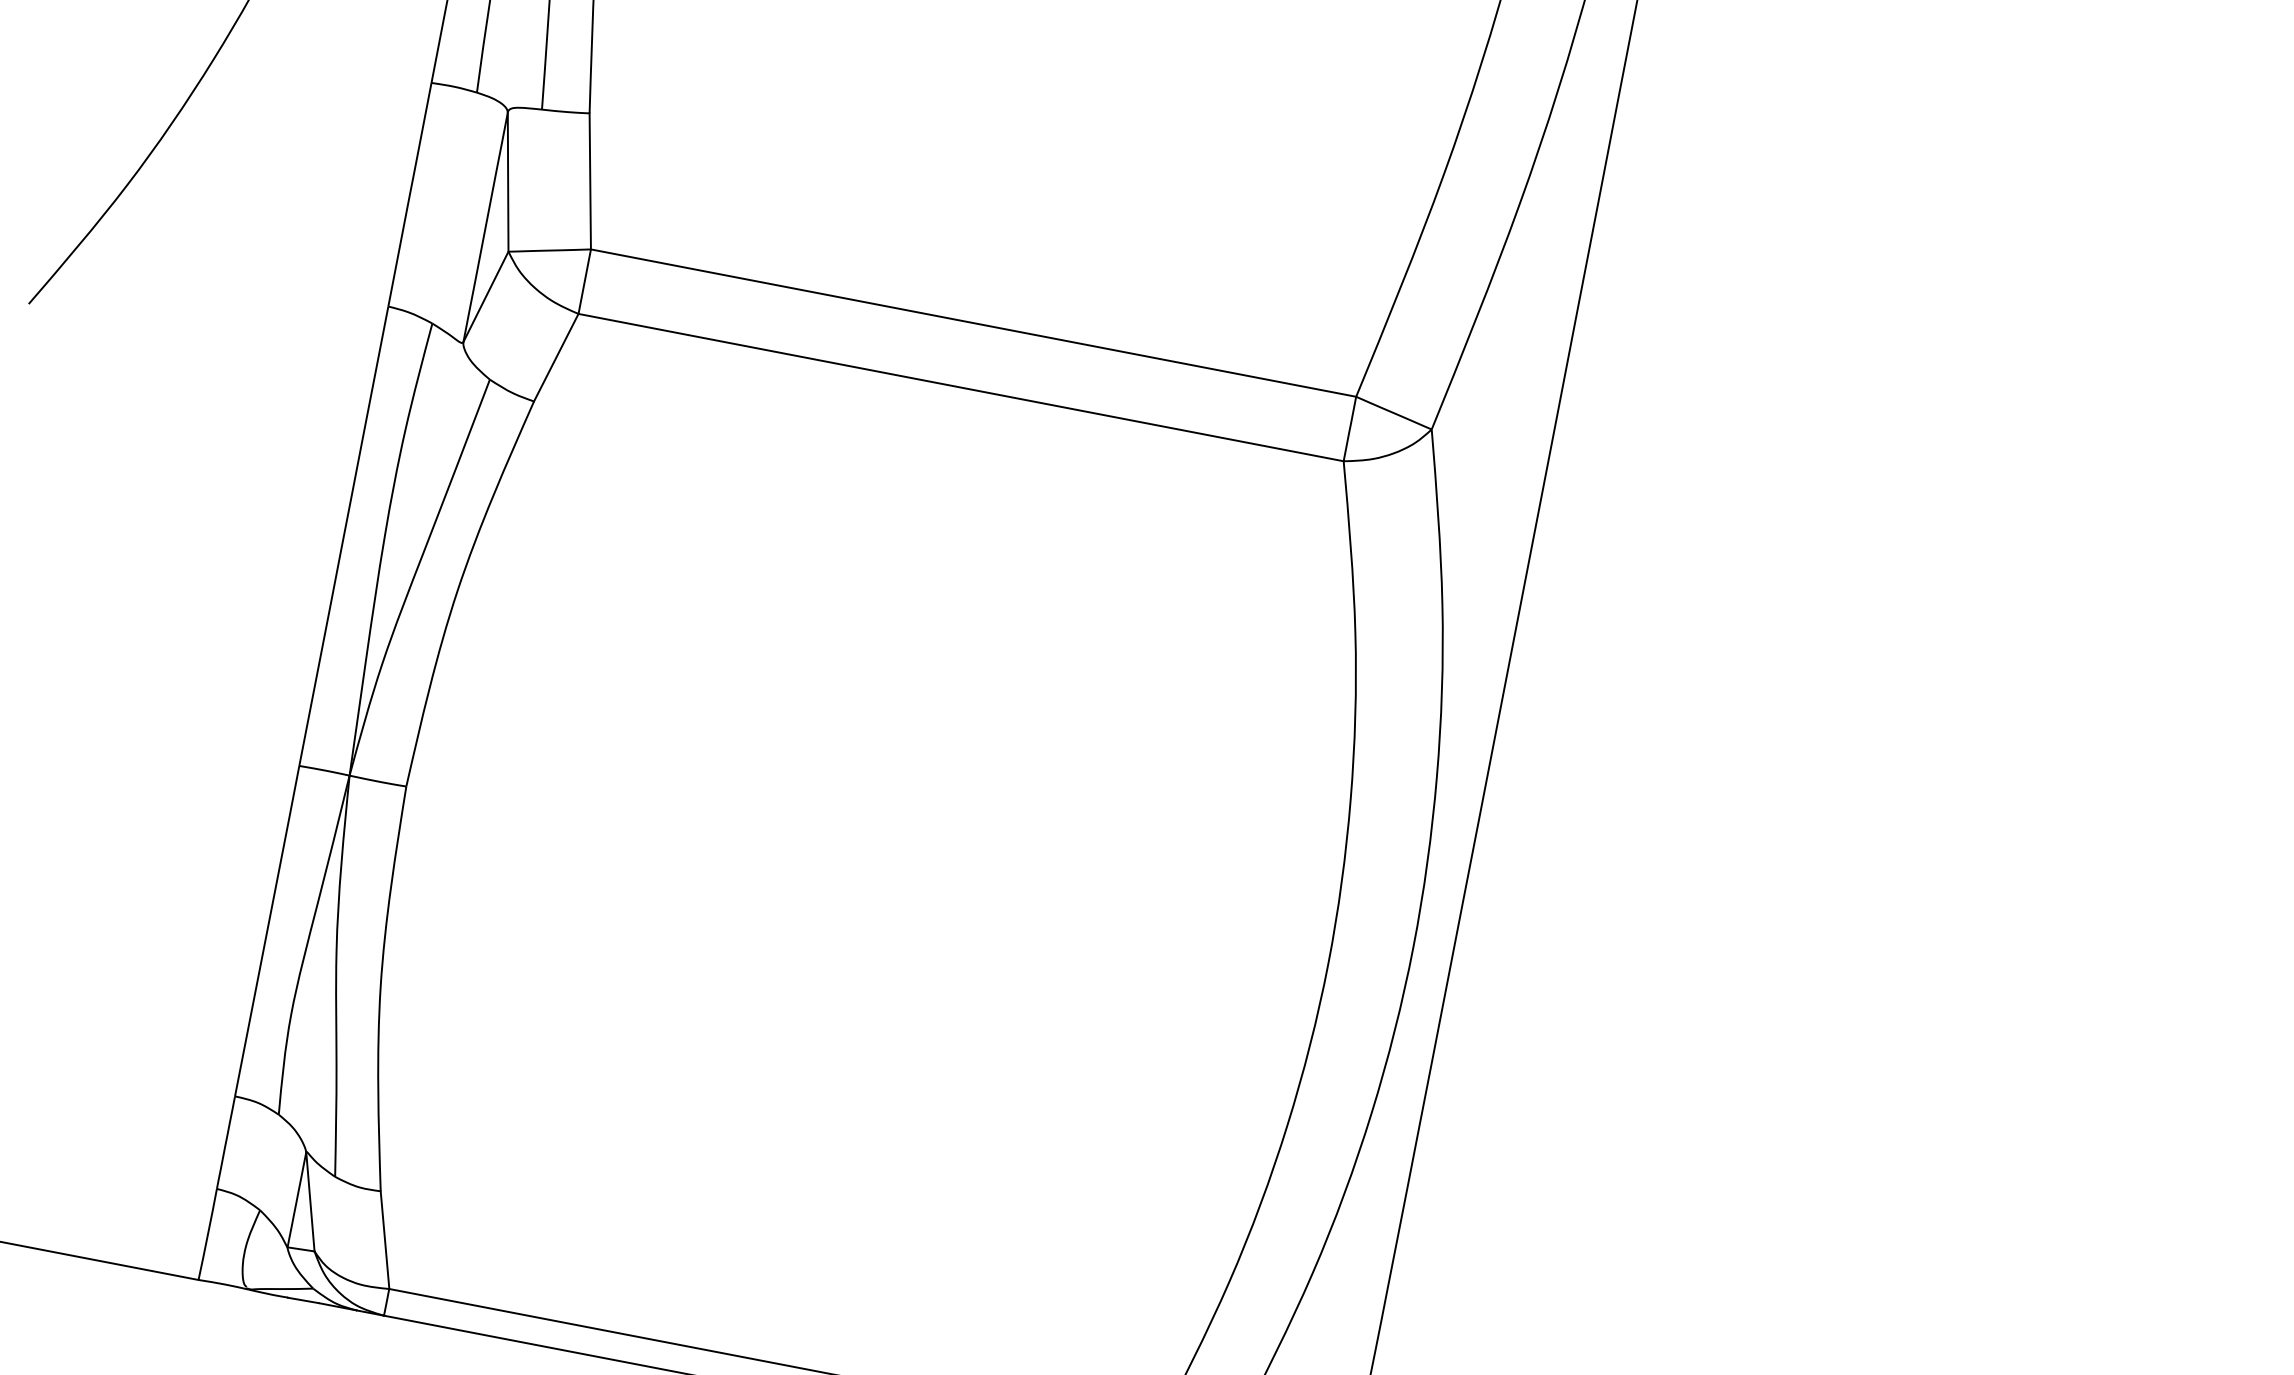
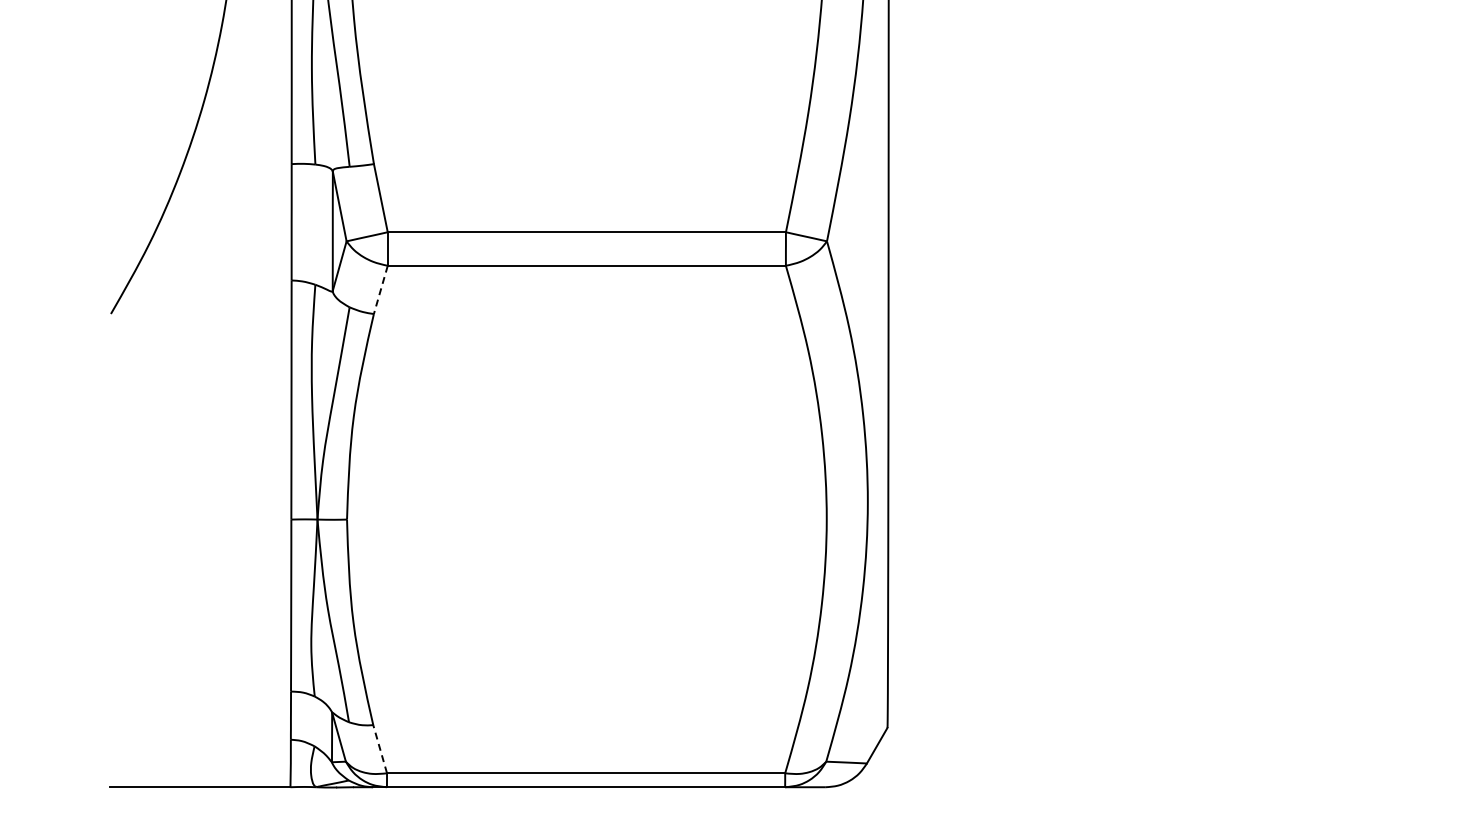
line: (555, 358) -> (380, 290), solid -> dashed
line: (385, 1238) -> (380, 748), solid -> dashed

